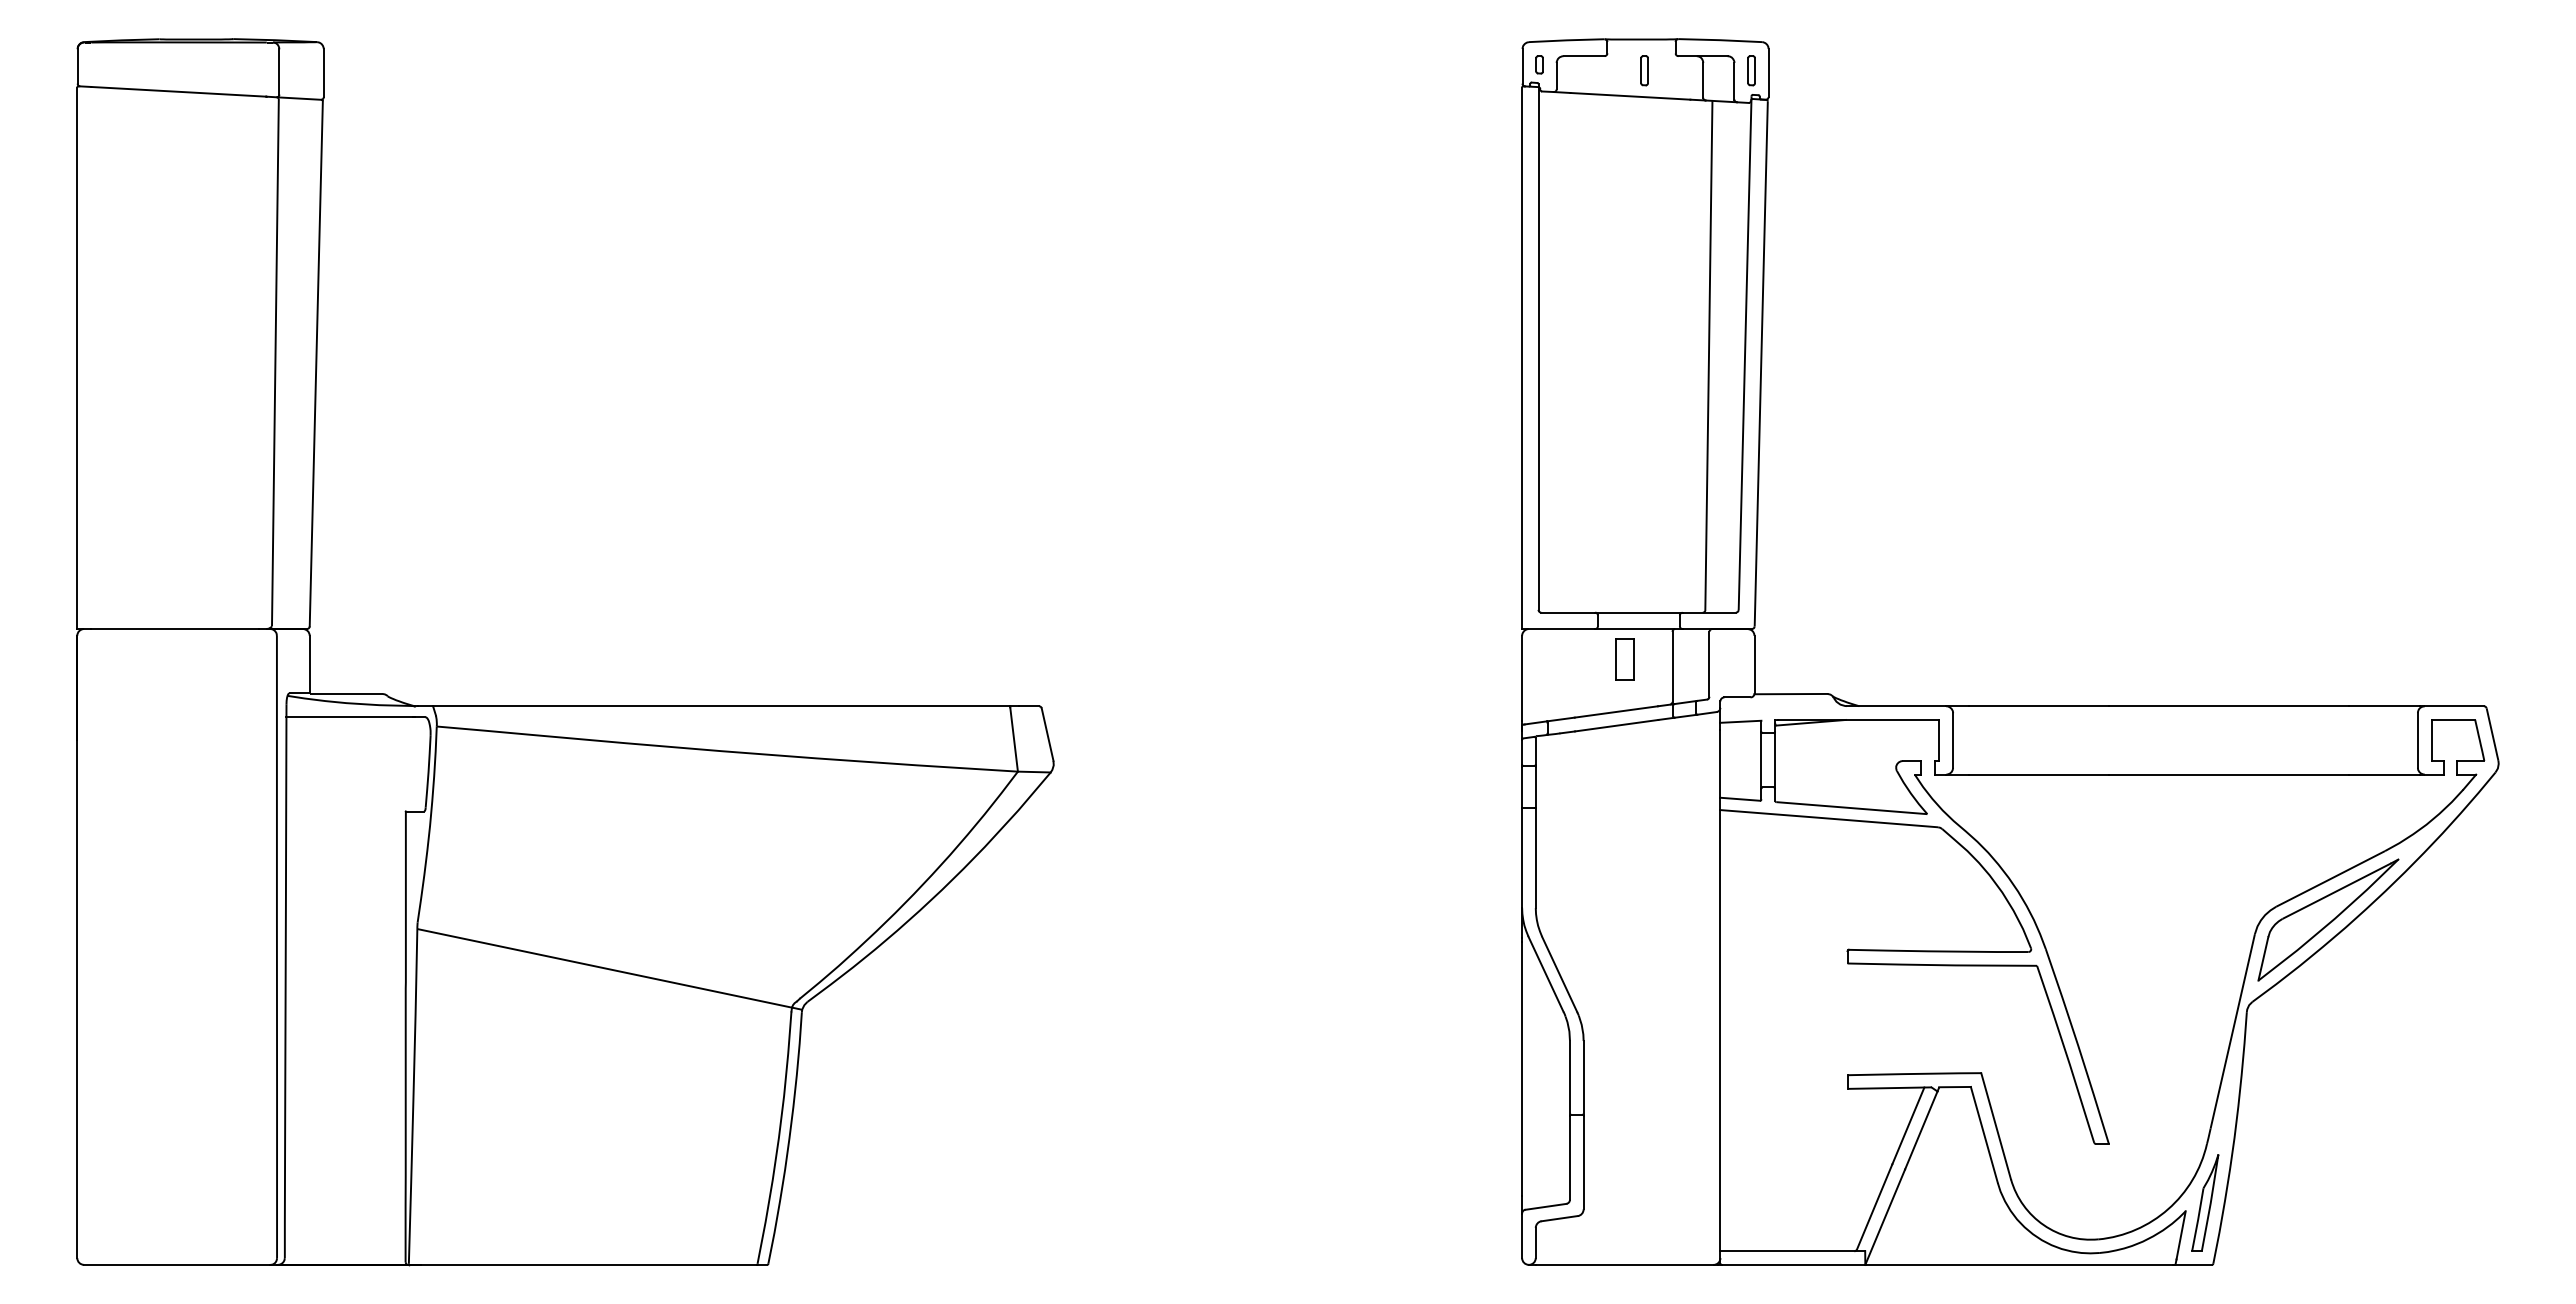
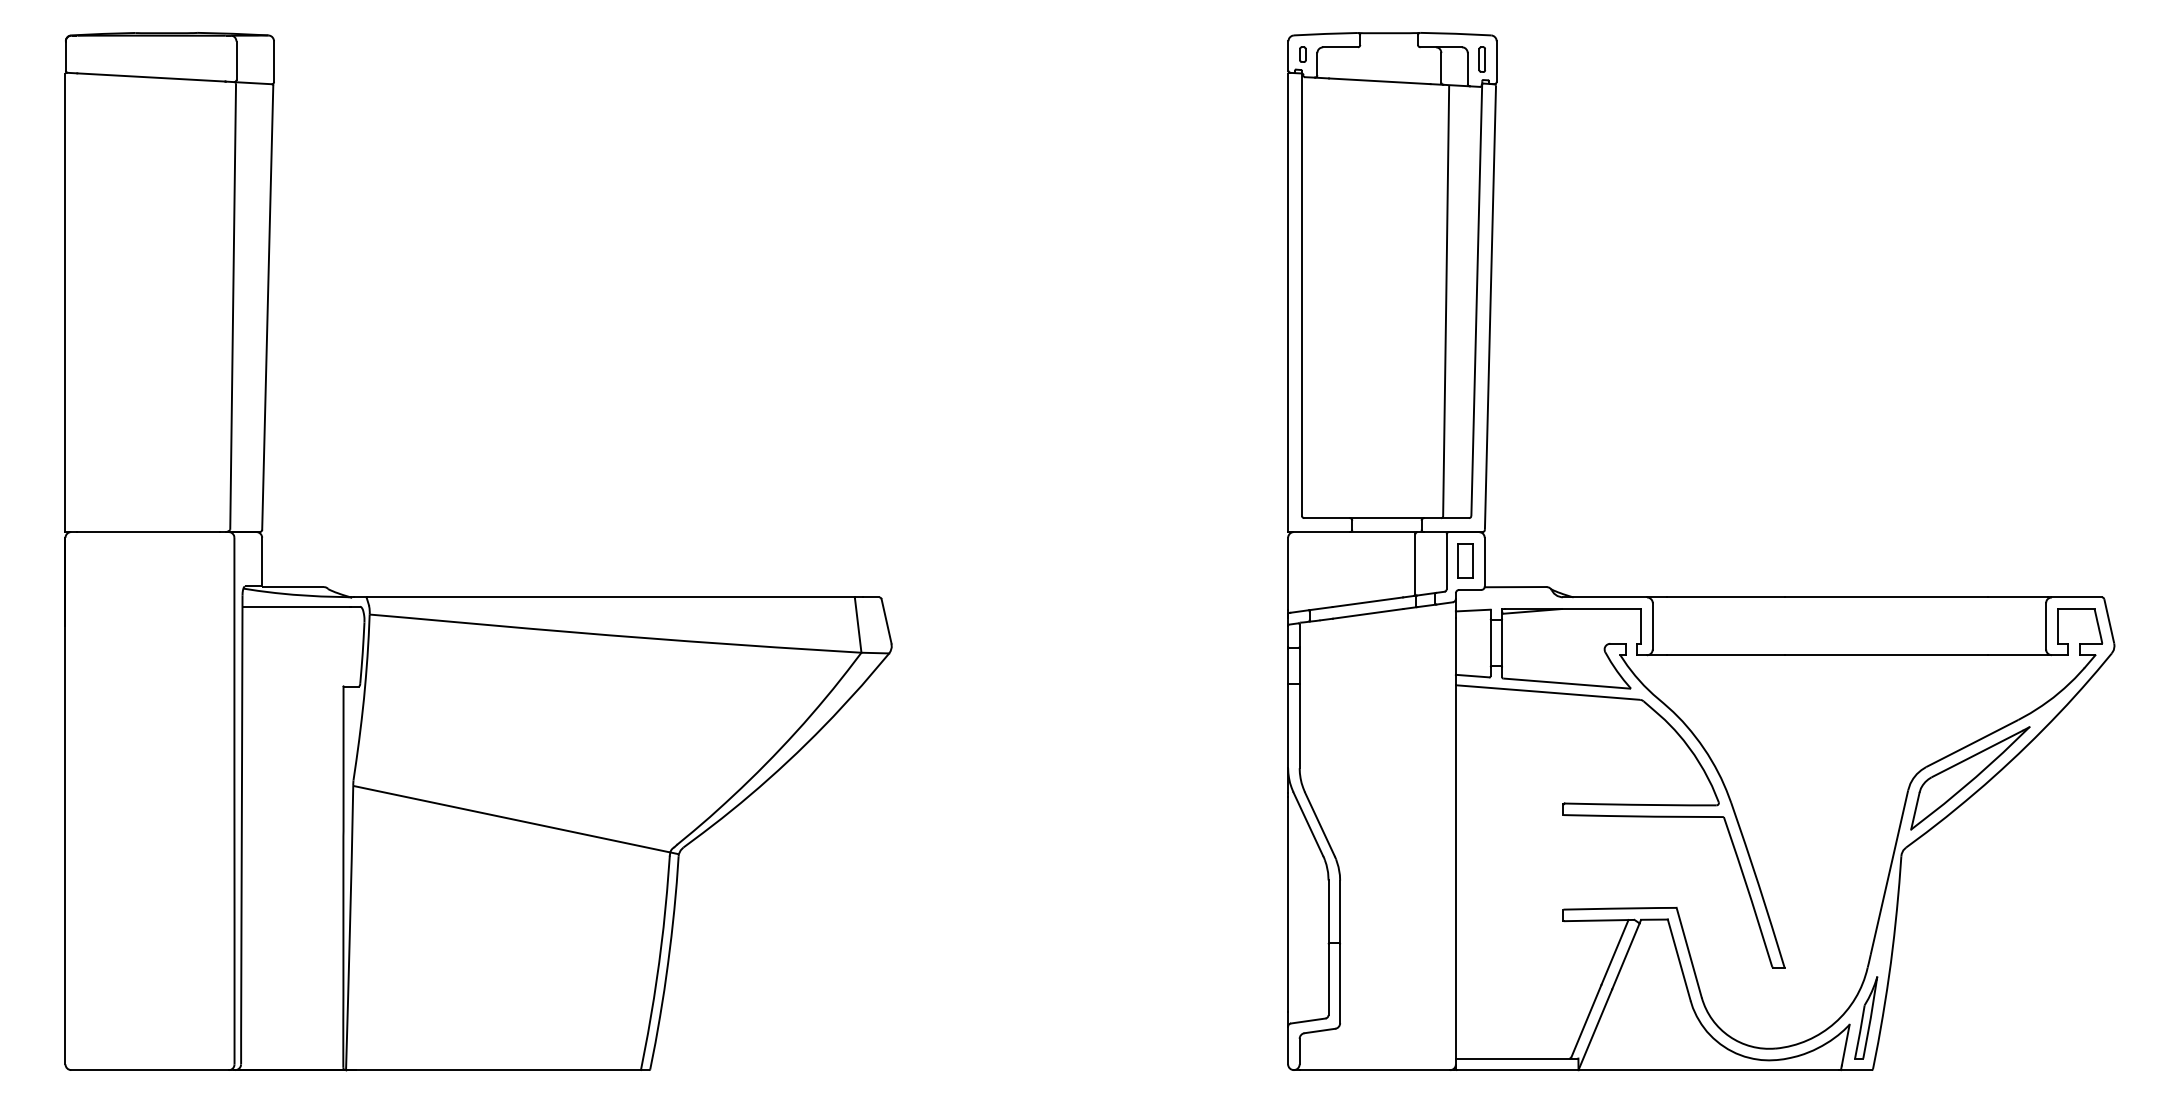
part: (1644, 70) -> (1391, 59), removed
part: (1624, 659) -> (1465, 561), moved

